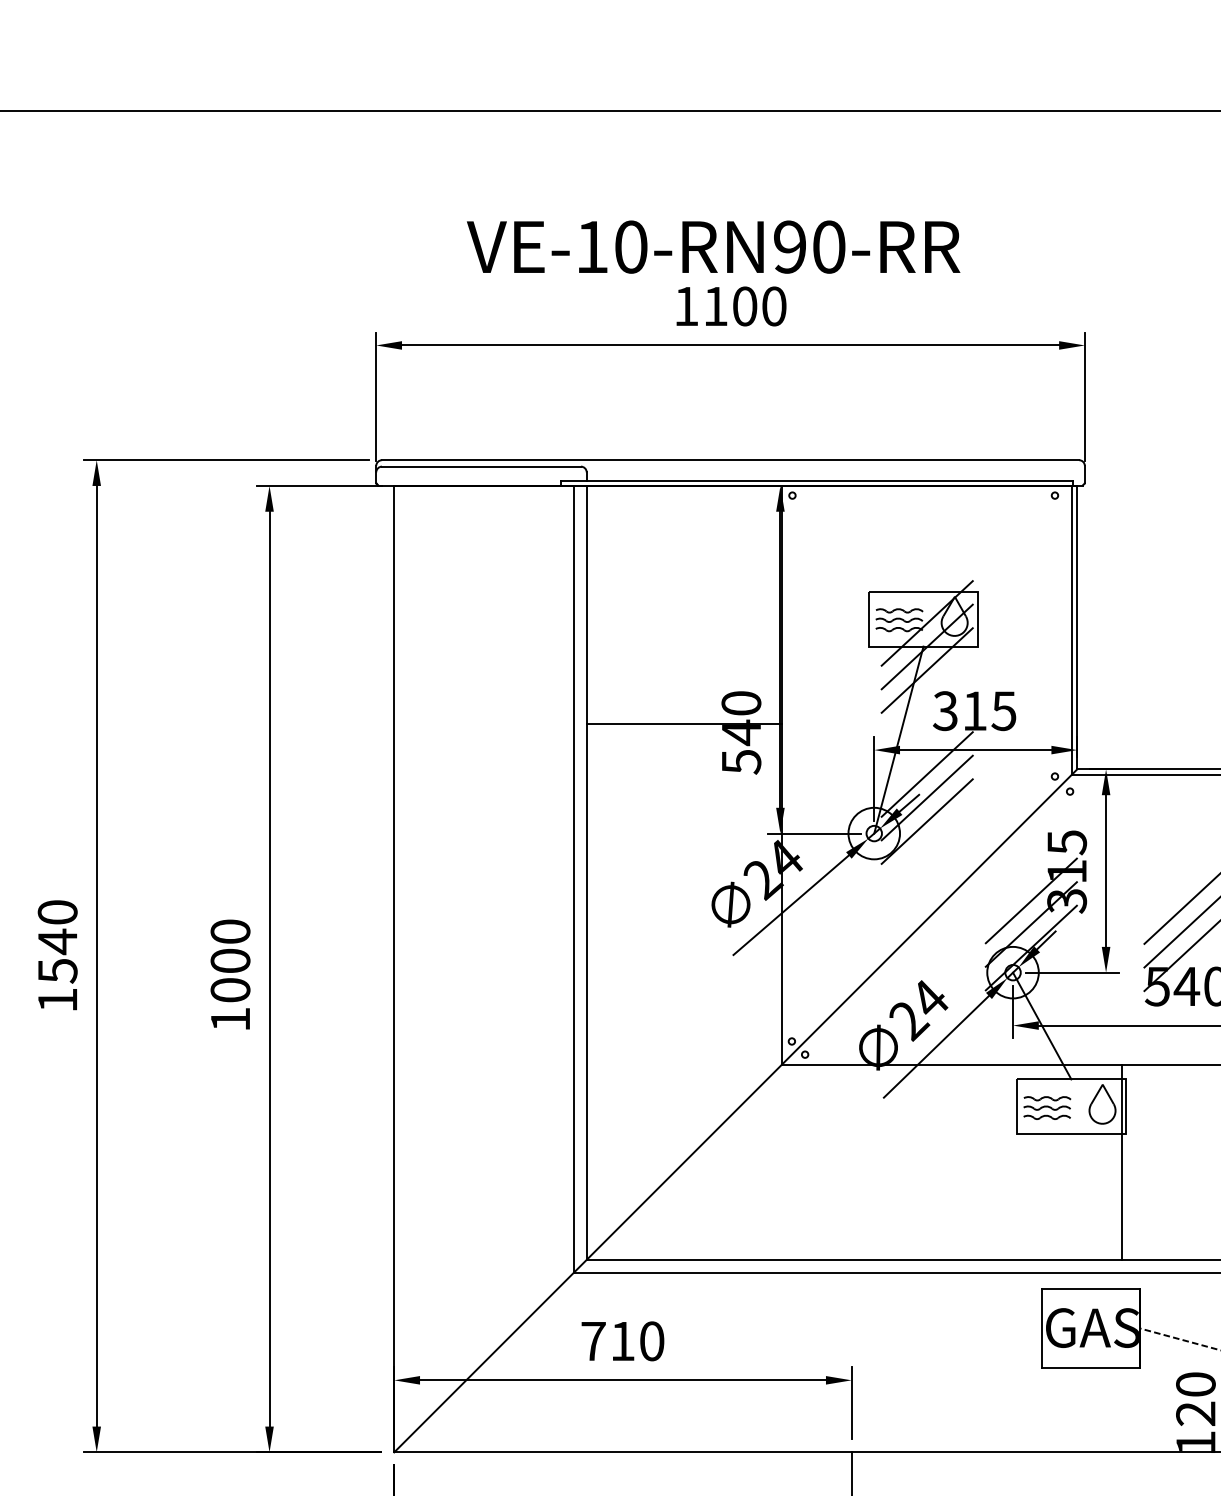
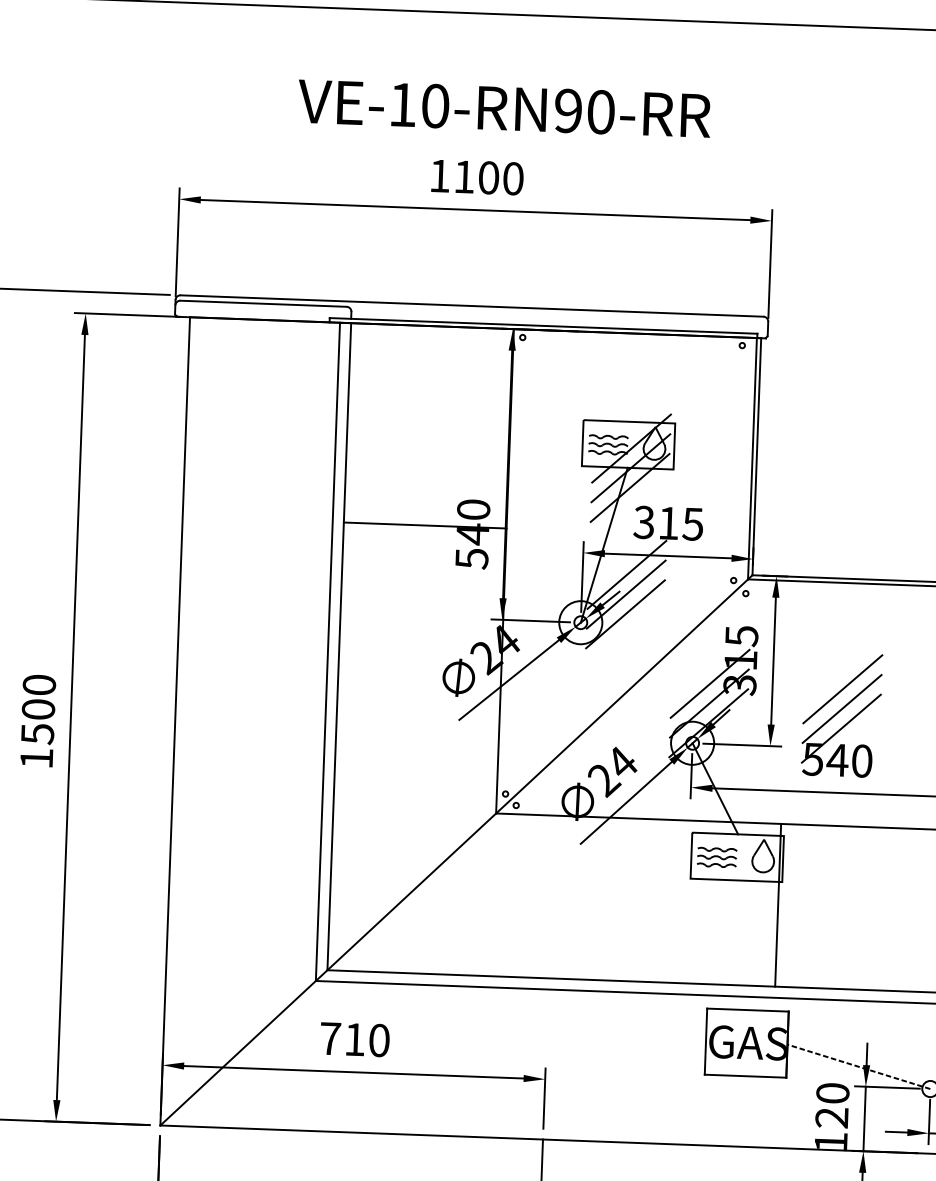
text: (713, 246) -> (504, 108), moved
text: (230, 990) -> (37, 734), 1000 -> 1500

